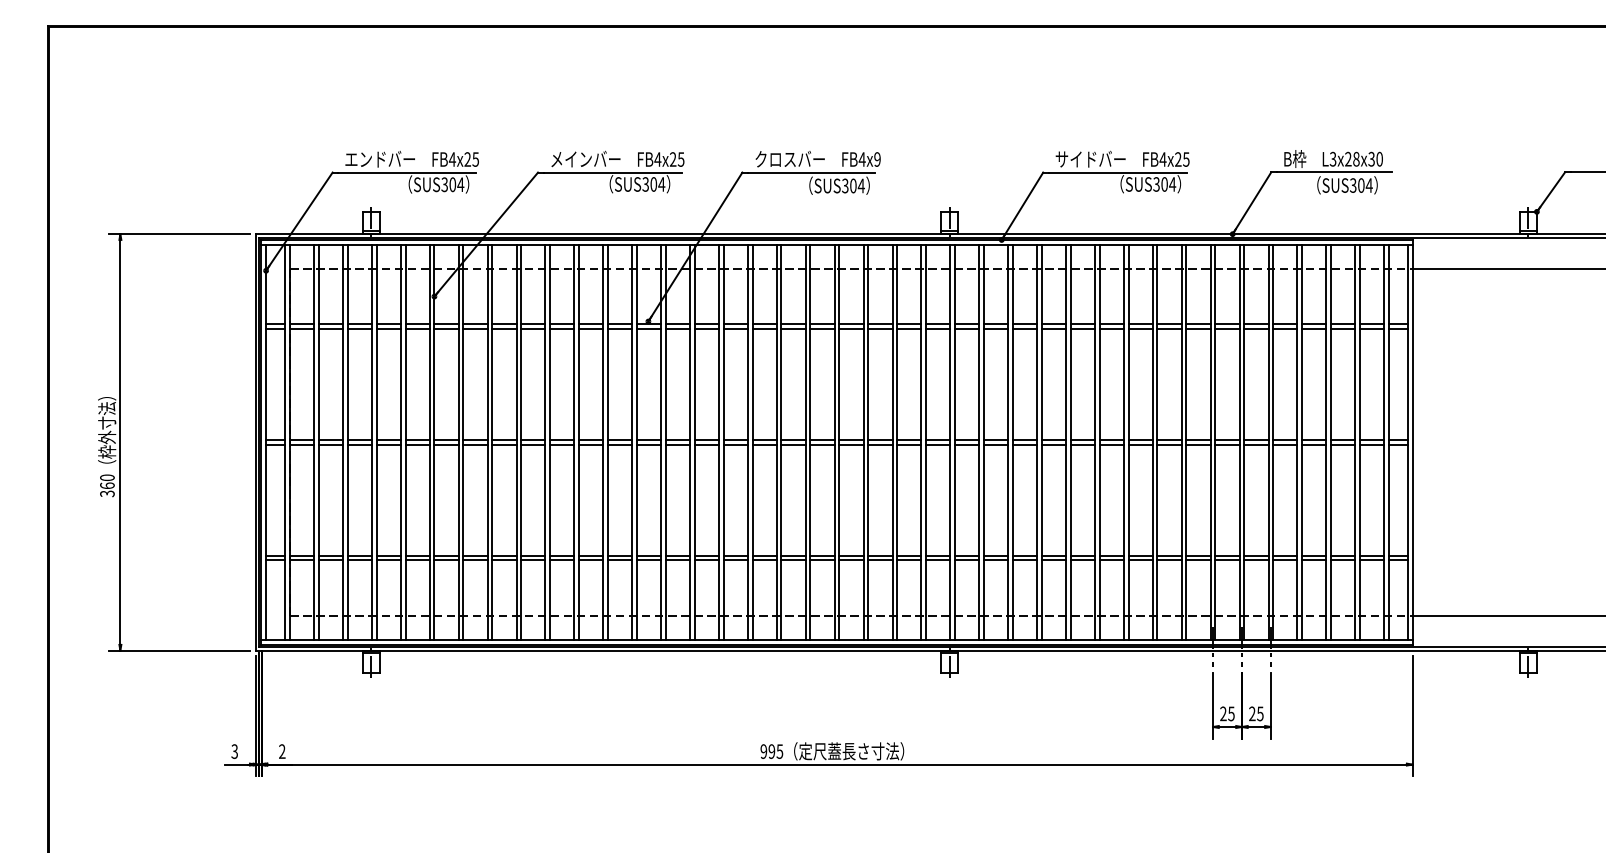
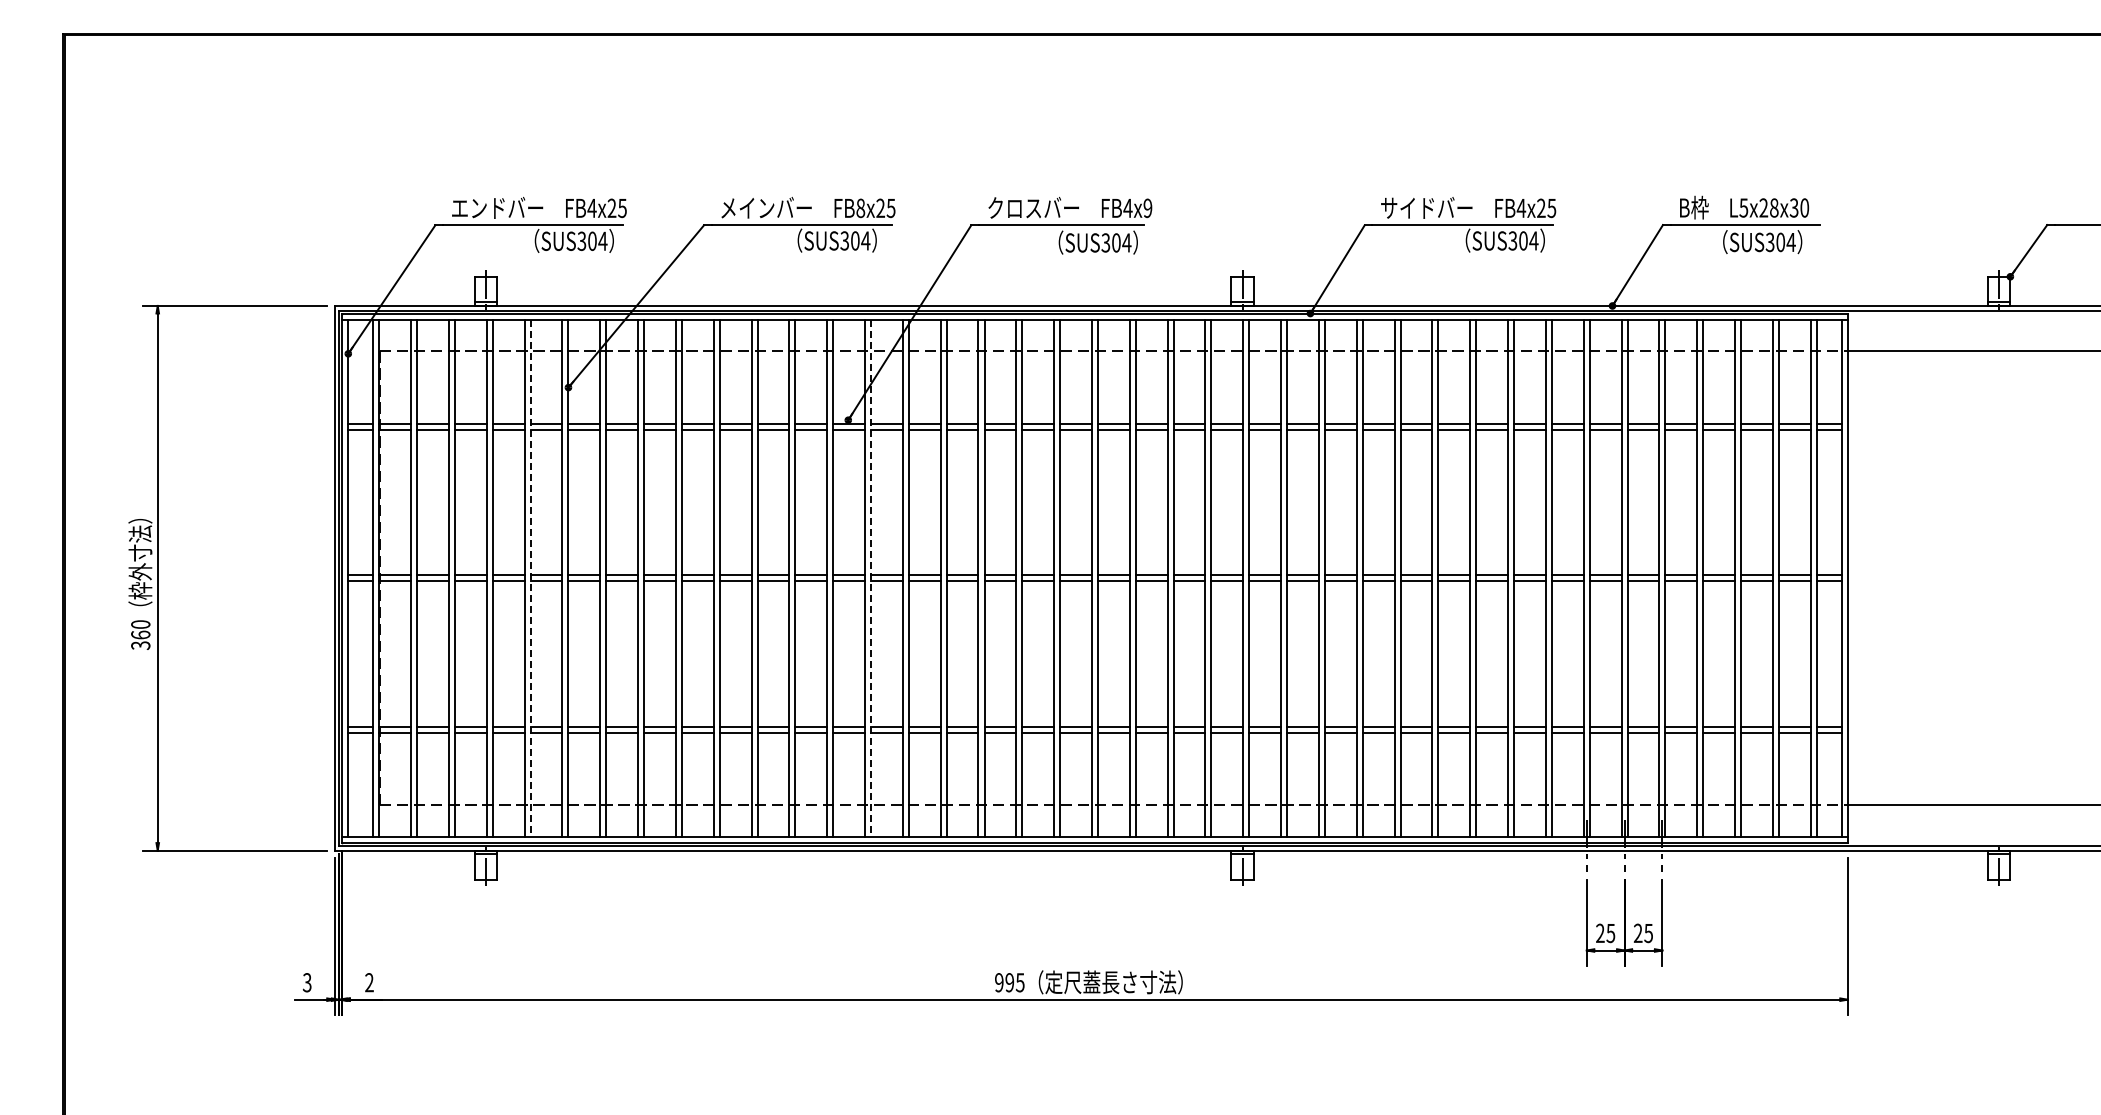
text: (1333, 158) -> (1744, 207), L3x28x30 -> L5x28x30
text: (657, 159) -> (860, 208), FB4x25 -> FB8x25
line: (405, 442) -> (530, 578), solid -> dashed
line: (666, 442) -> (871, 578), solid -> dashed

